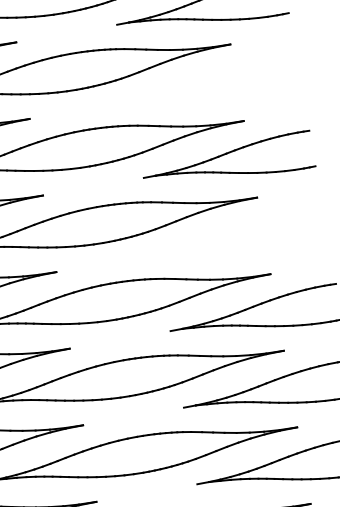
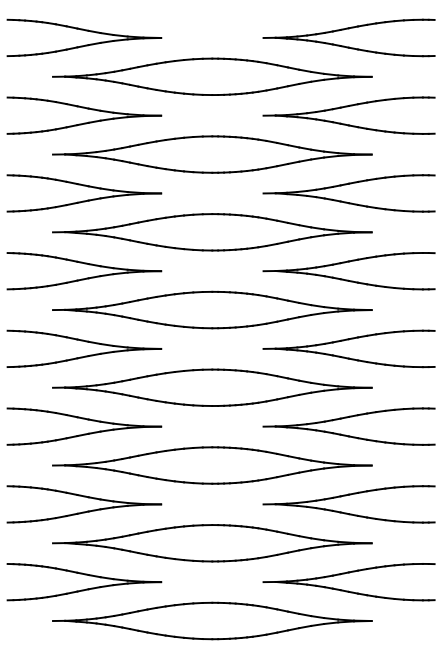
part: (210, 79) -> (346, 185), added
part: (239, 231) -> (348, 340), added

